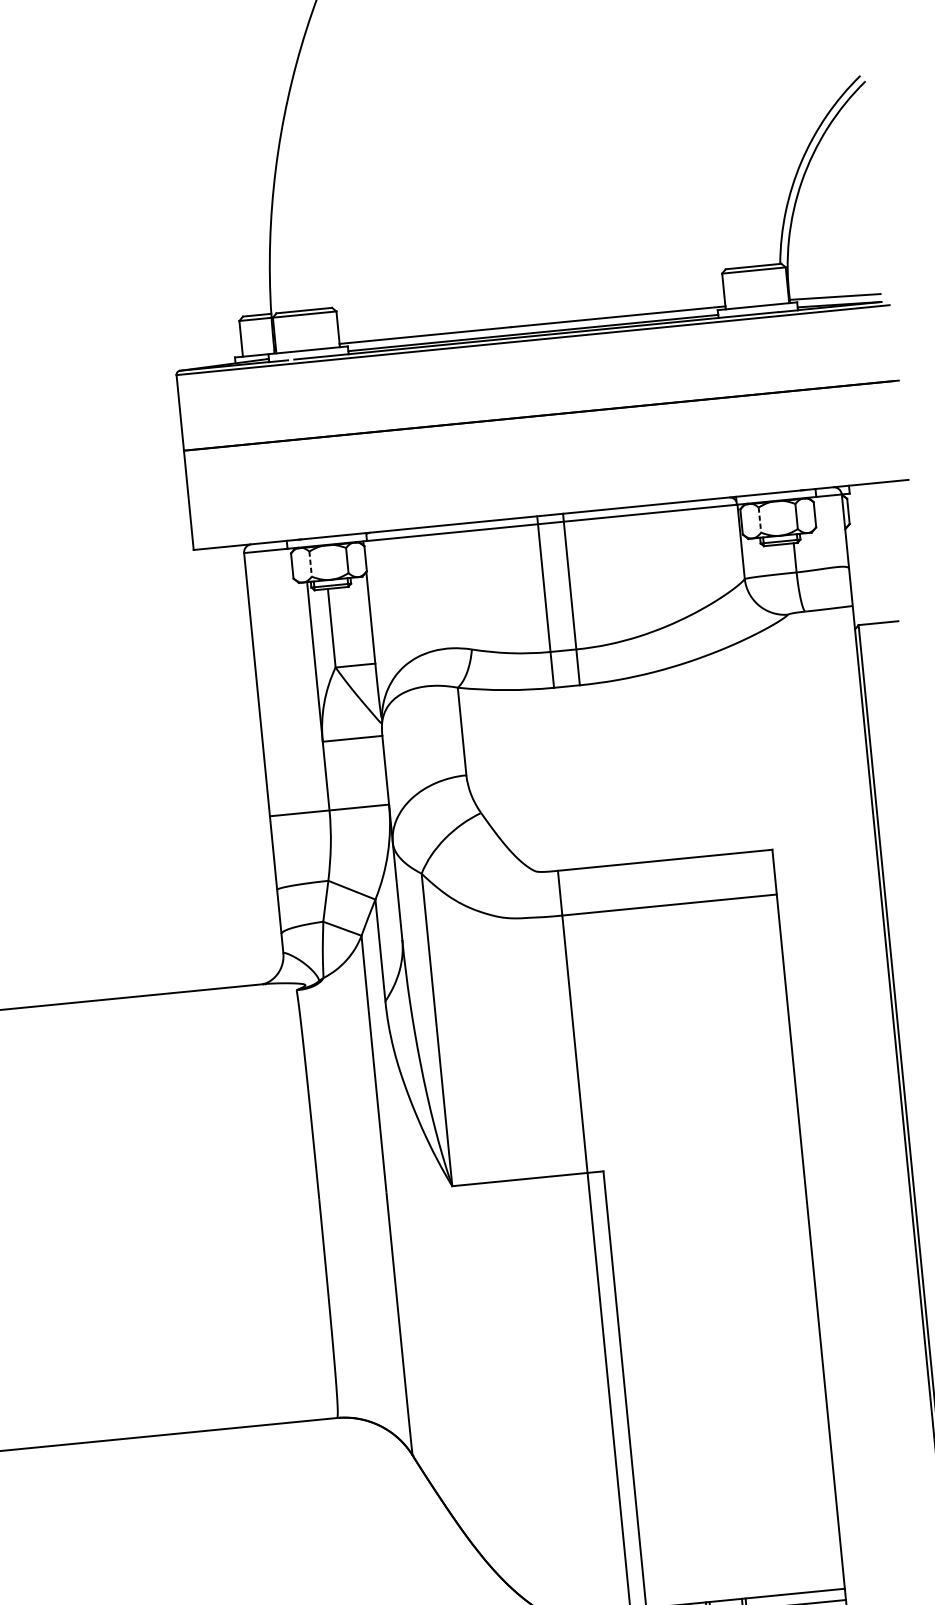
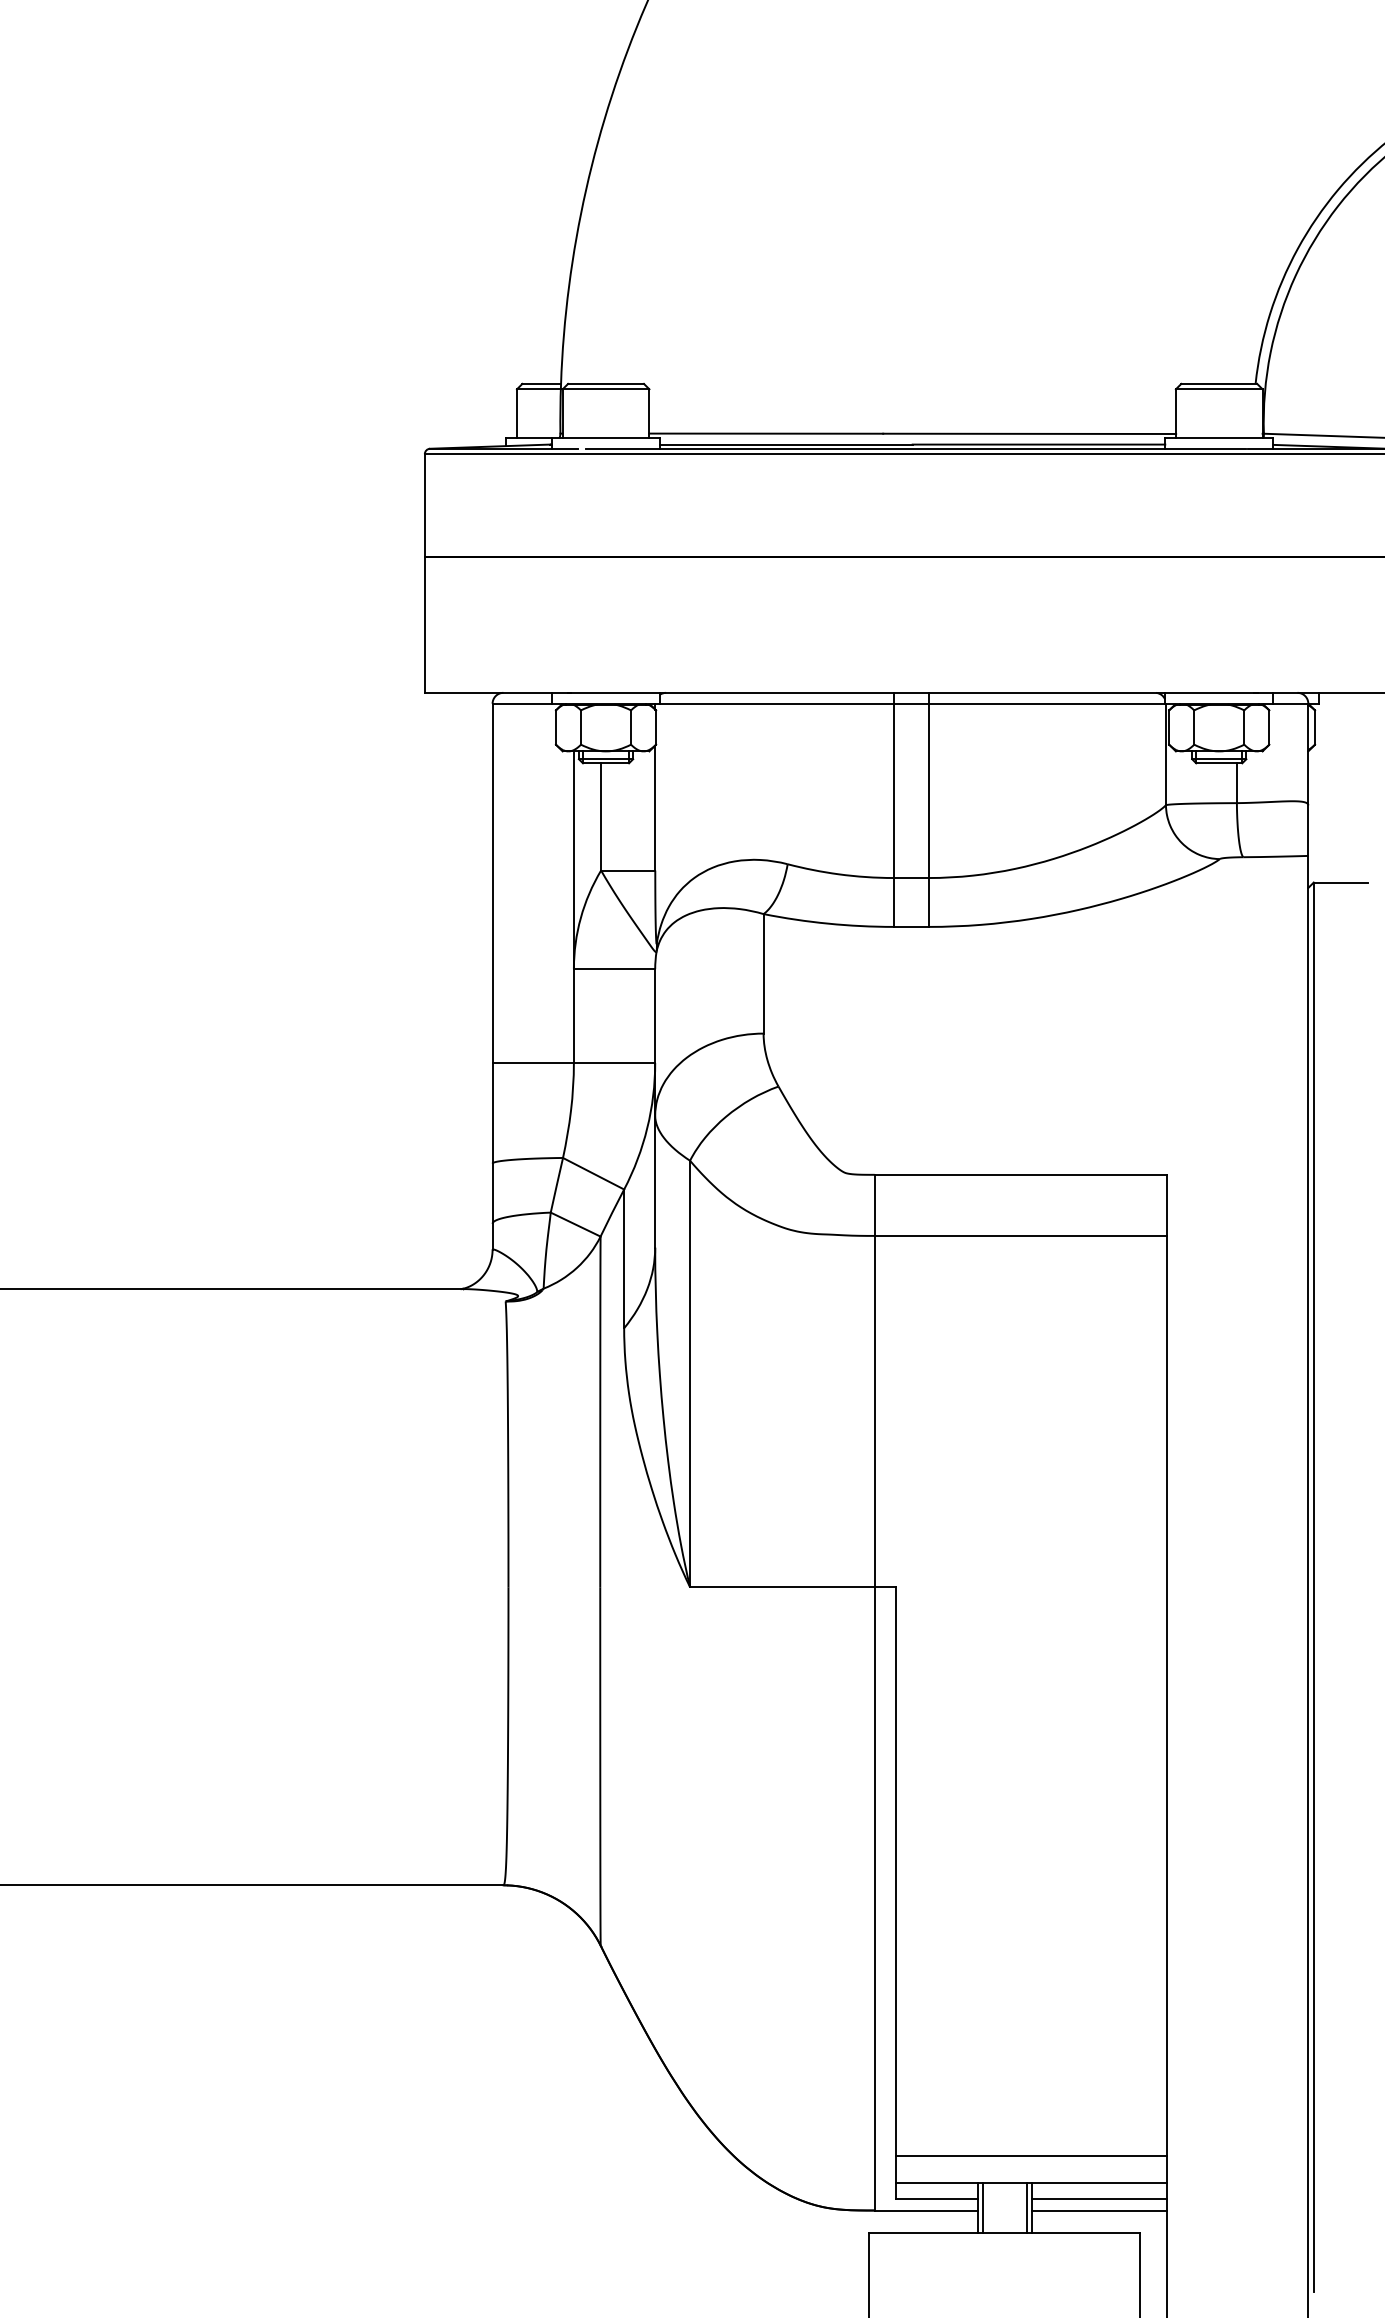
line: (760, 520) -> (1194, 728), dashed -> solid
line: (311, 564) -> (581, 728), dashed -> solid
line: (743, 1578) -> (1031, 2156), added

